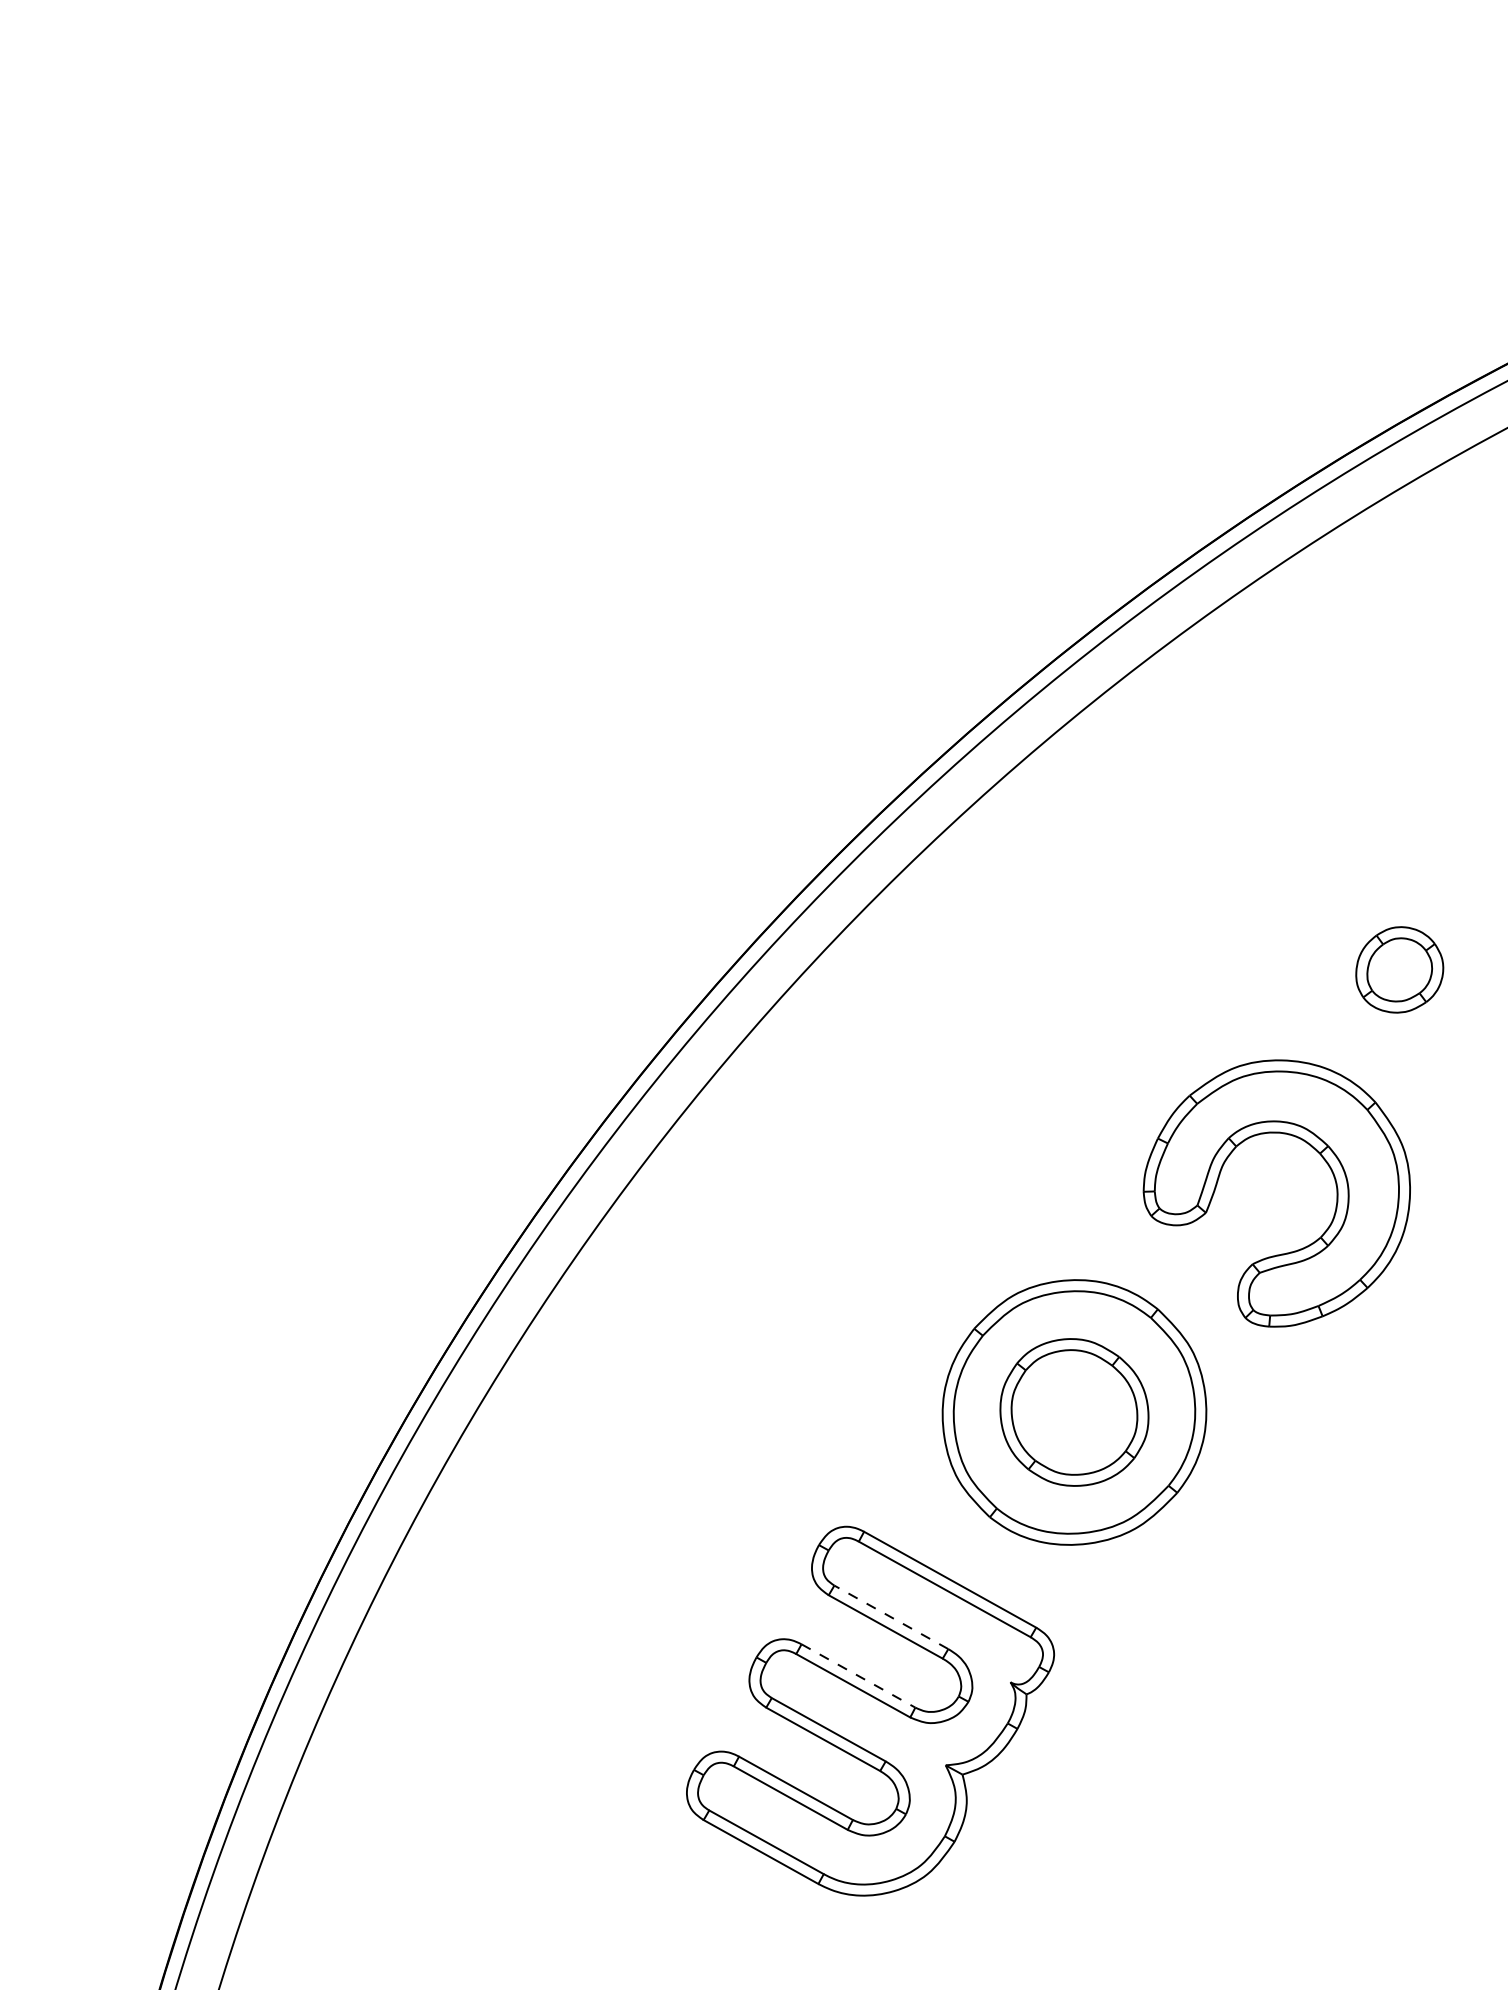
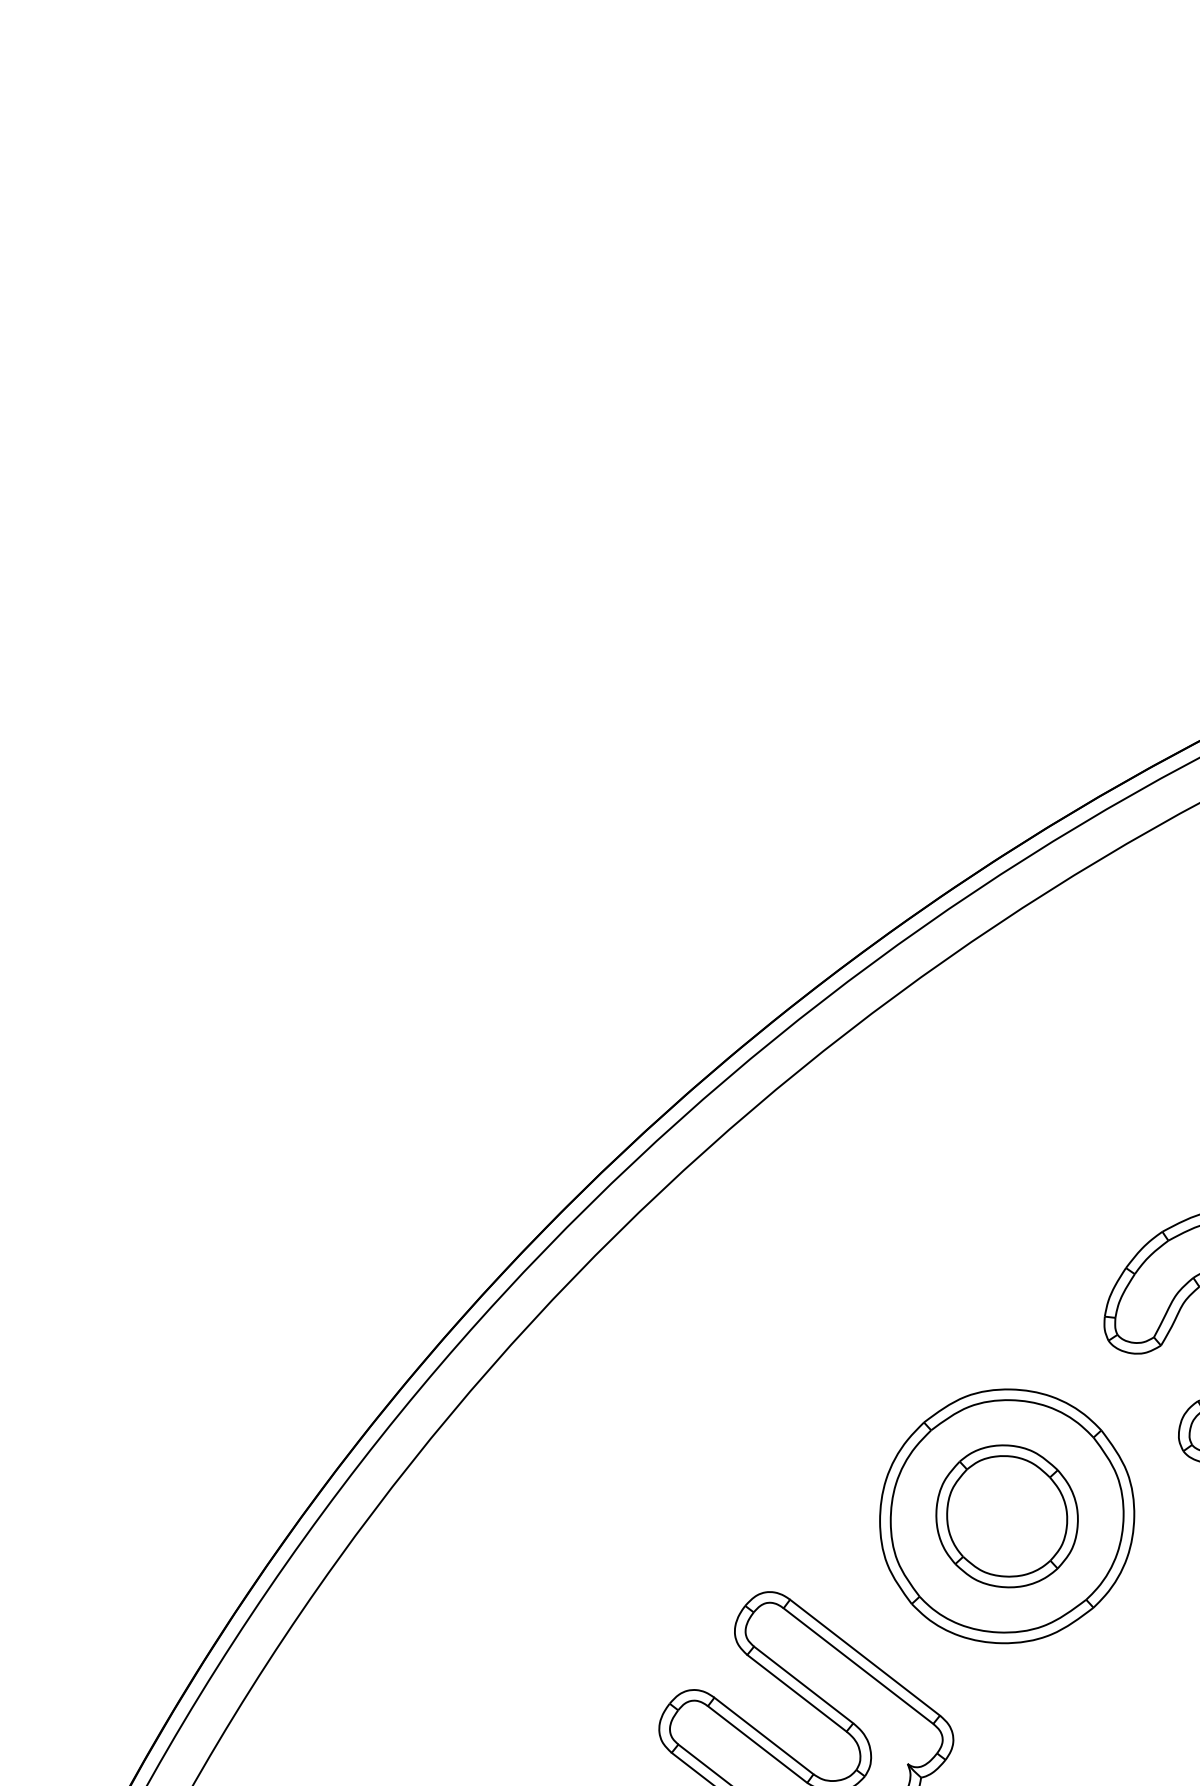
line: (890, 1617) -> (802, 1685), dashed -> solid
line: (858, 1676) -> (763, 1736), dashed -> solid

